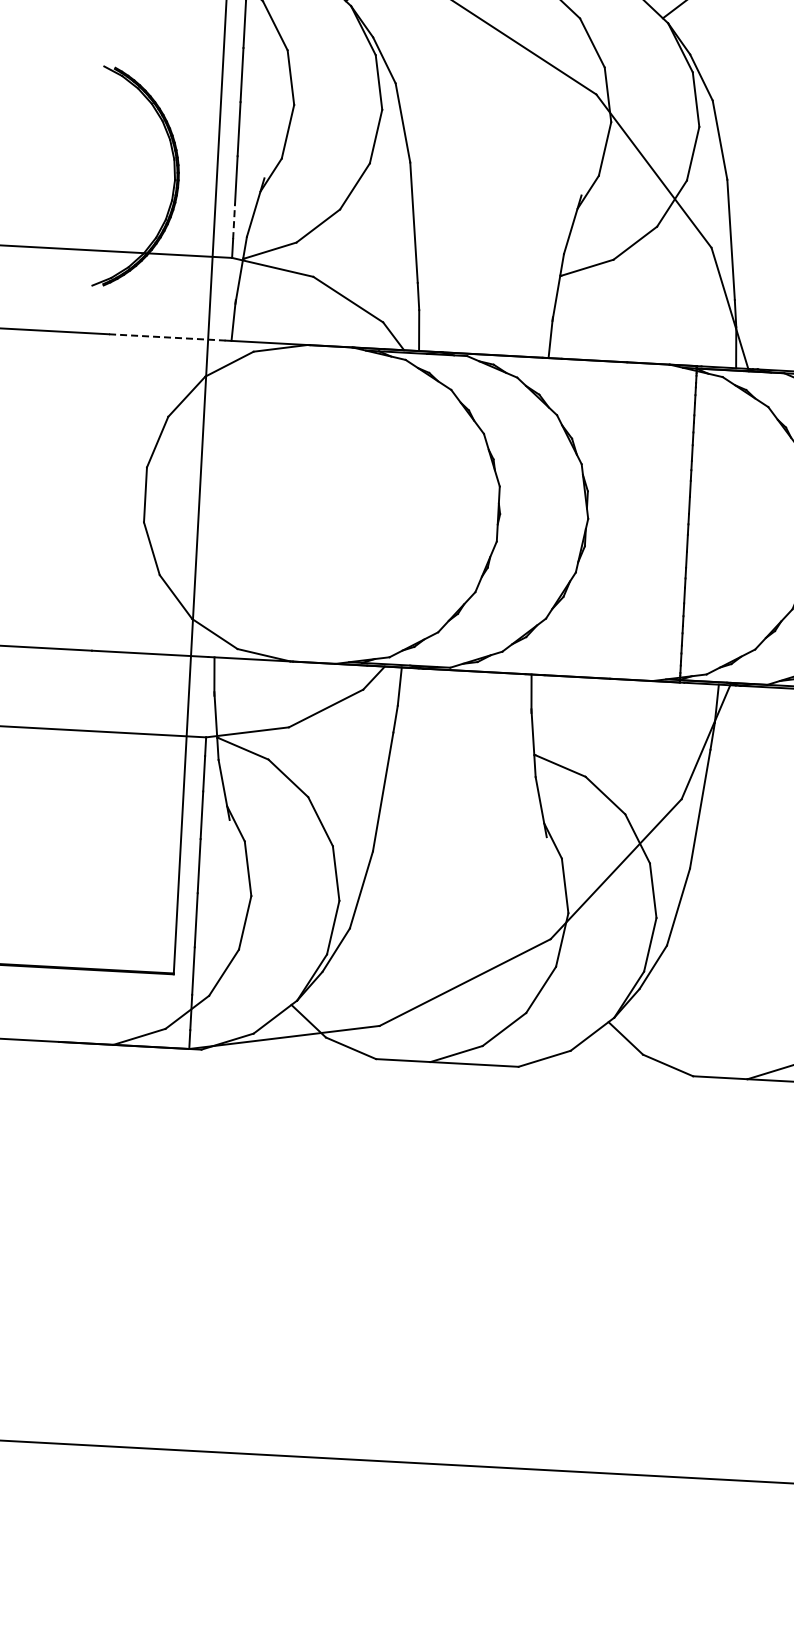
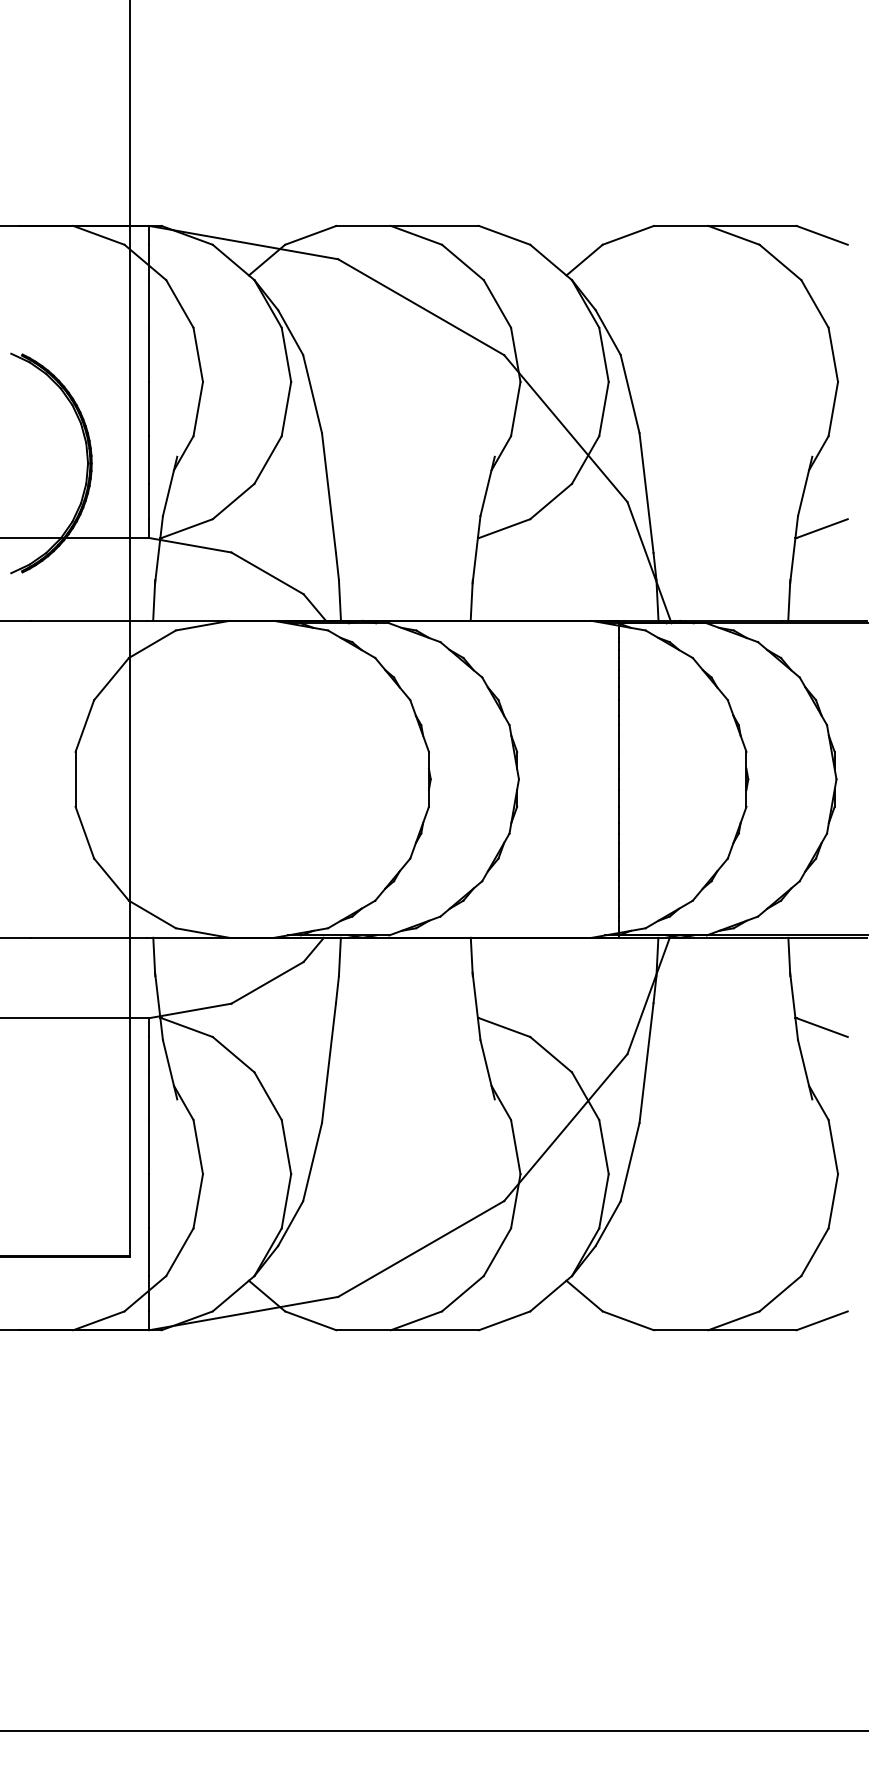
line: (234, 221) -> (149, 501), dashed -> solid
line: (167, 337) -> (89, 620), dashed -> solid

